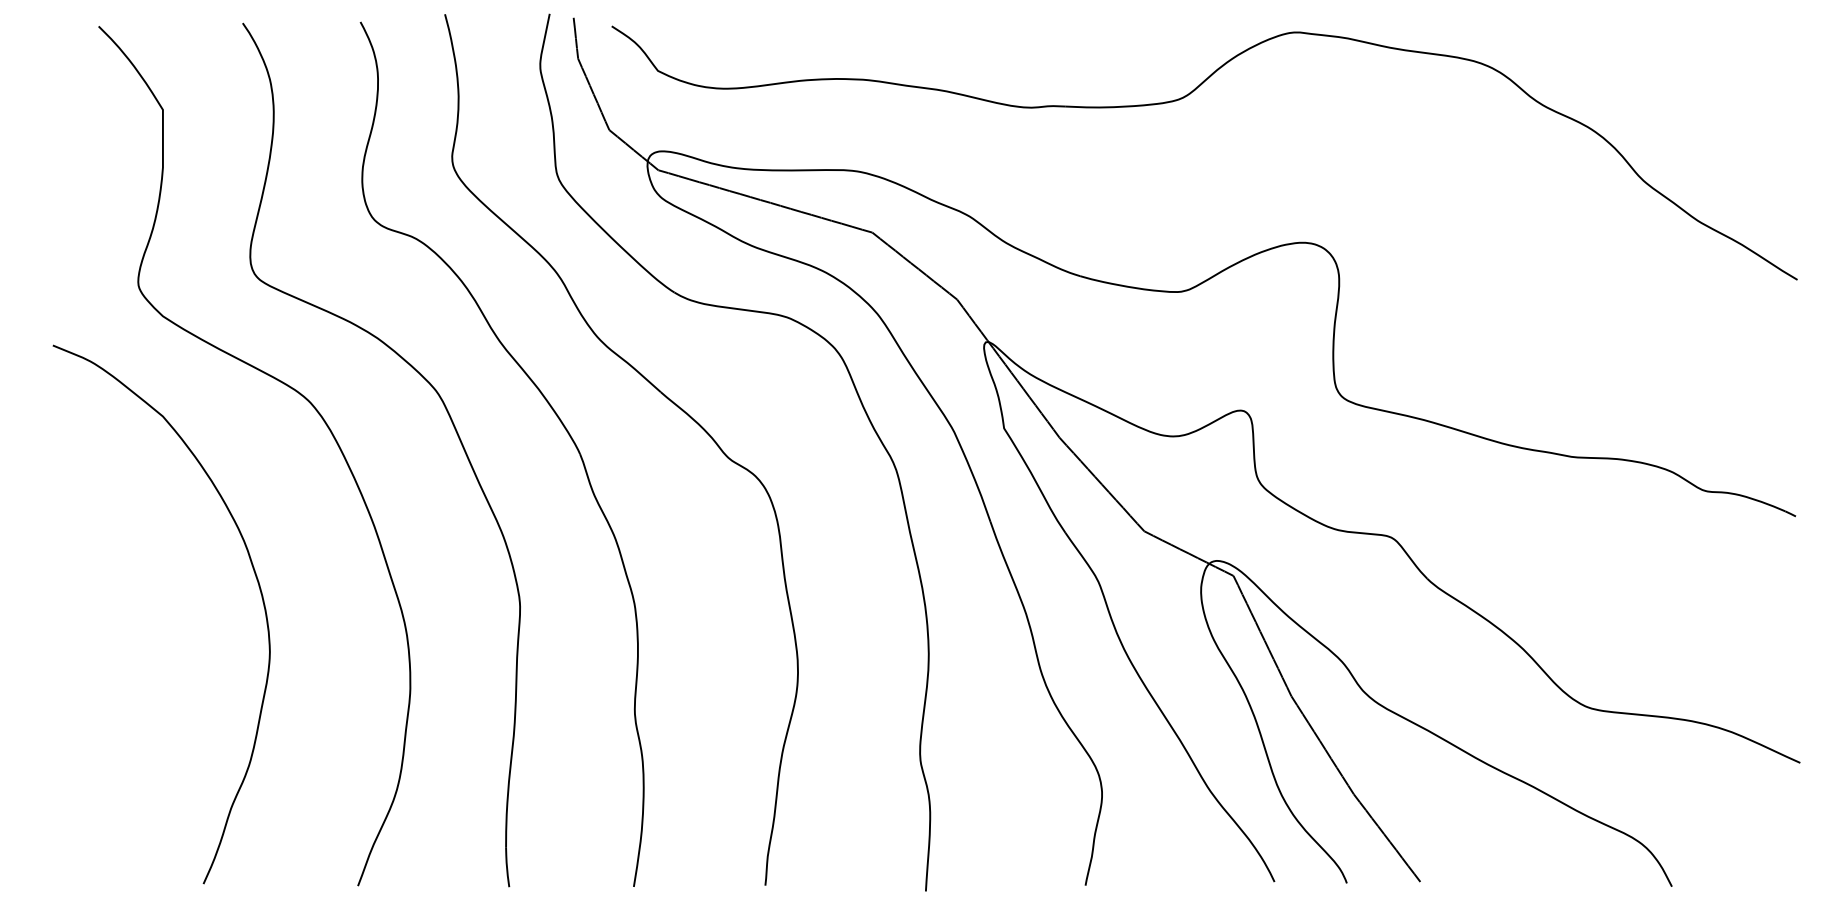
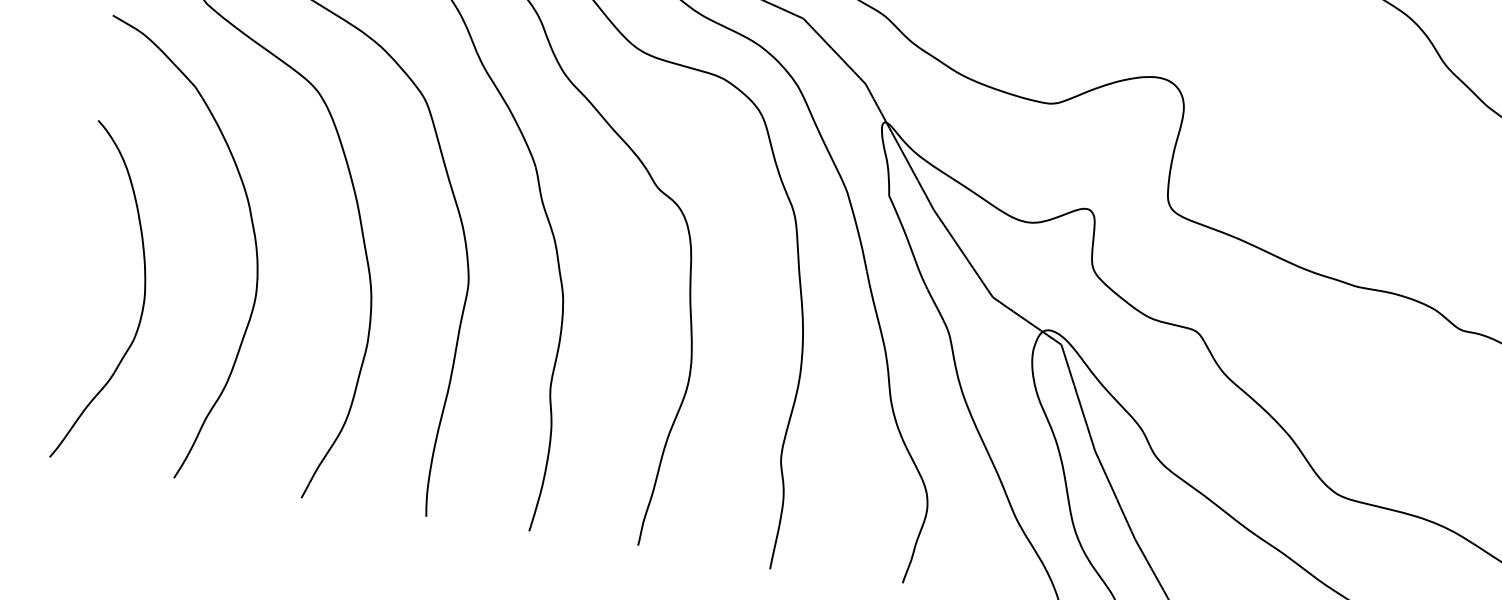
curve: (136, 668) -> (143, 292), added

